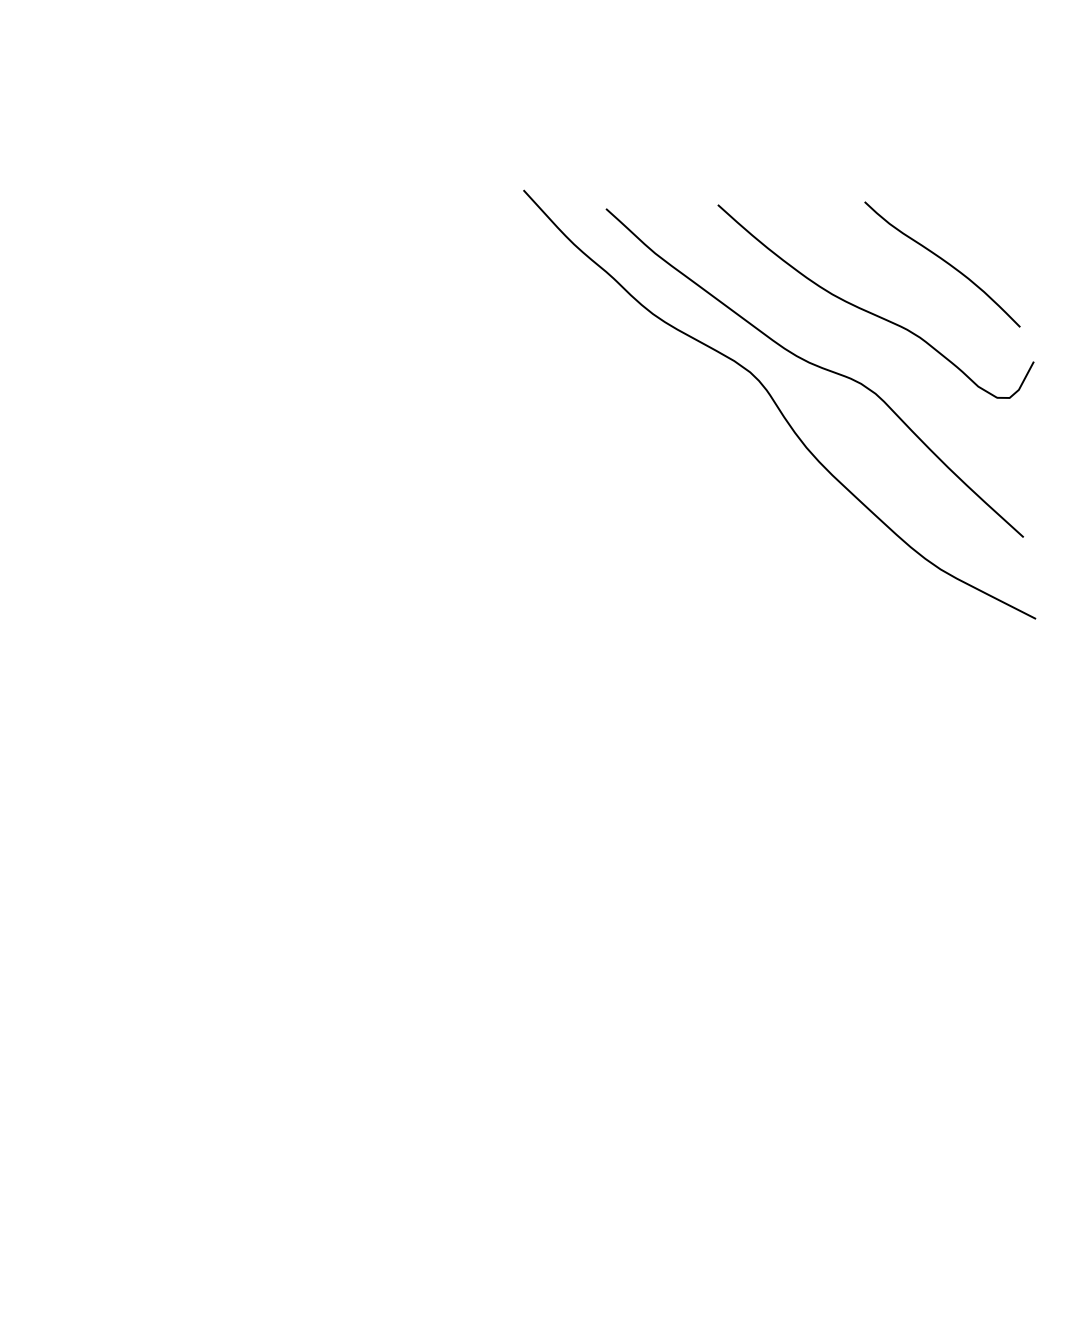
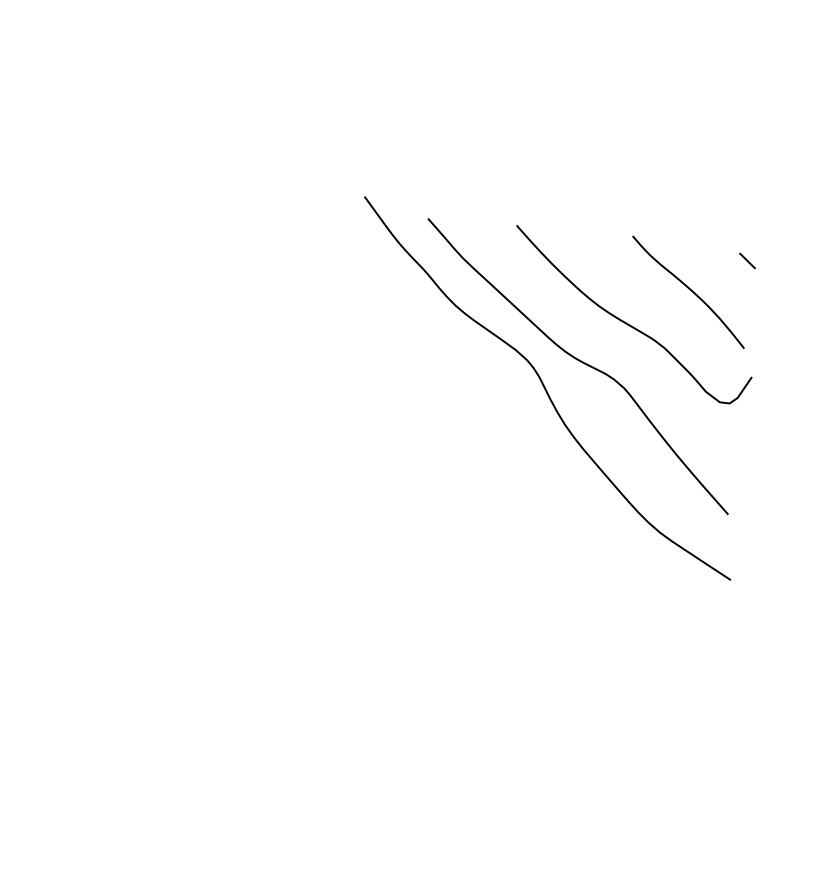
line: (1011, 216) -> (747, 260), added

